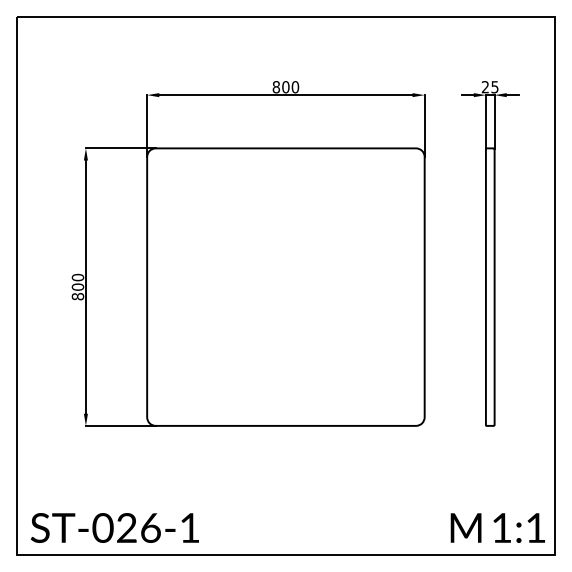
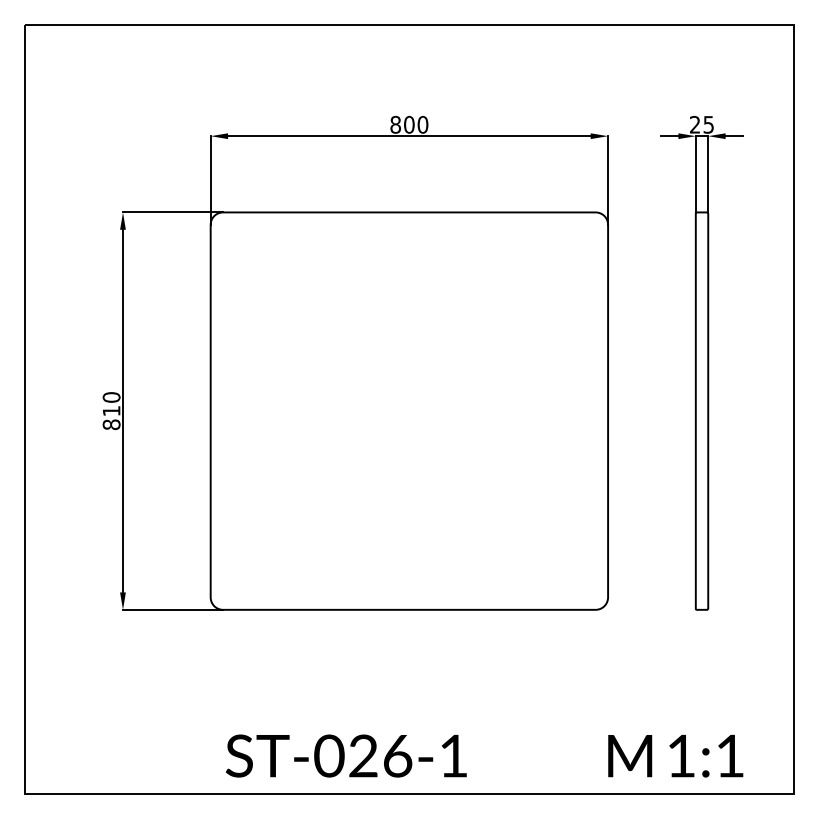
text: (77, 286) -> (110, 410), 800 -> 810
text: (114, 527) -> (345, 755), moved
text: (497, 527) -> (675, 755), moved

